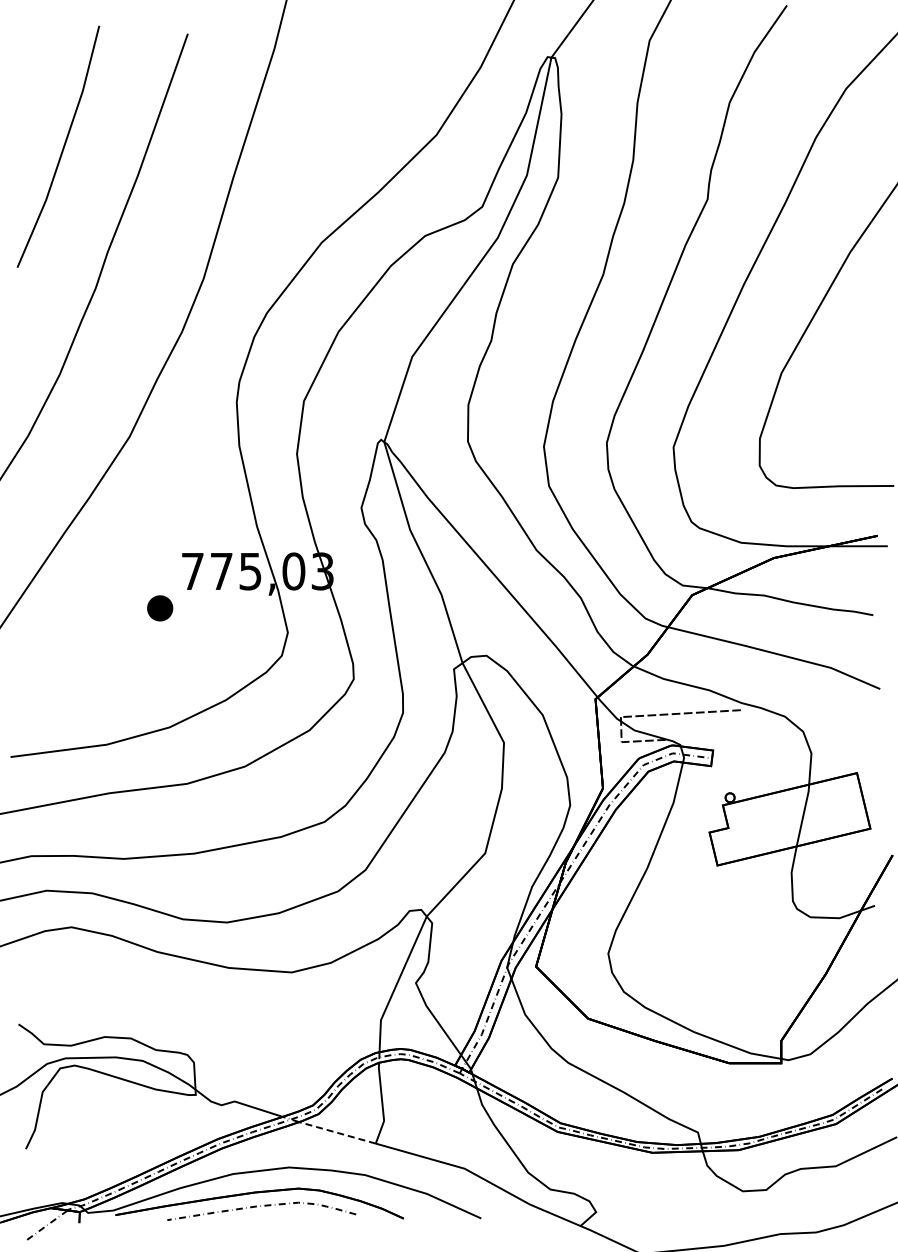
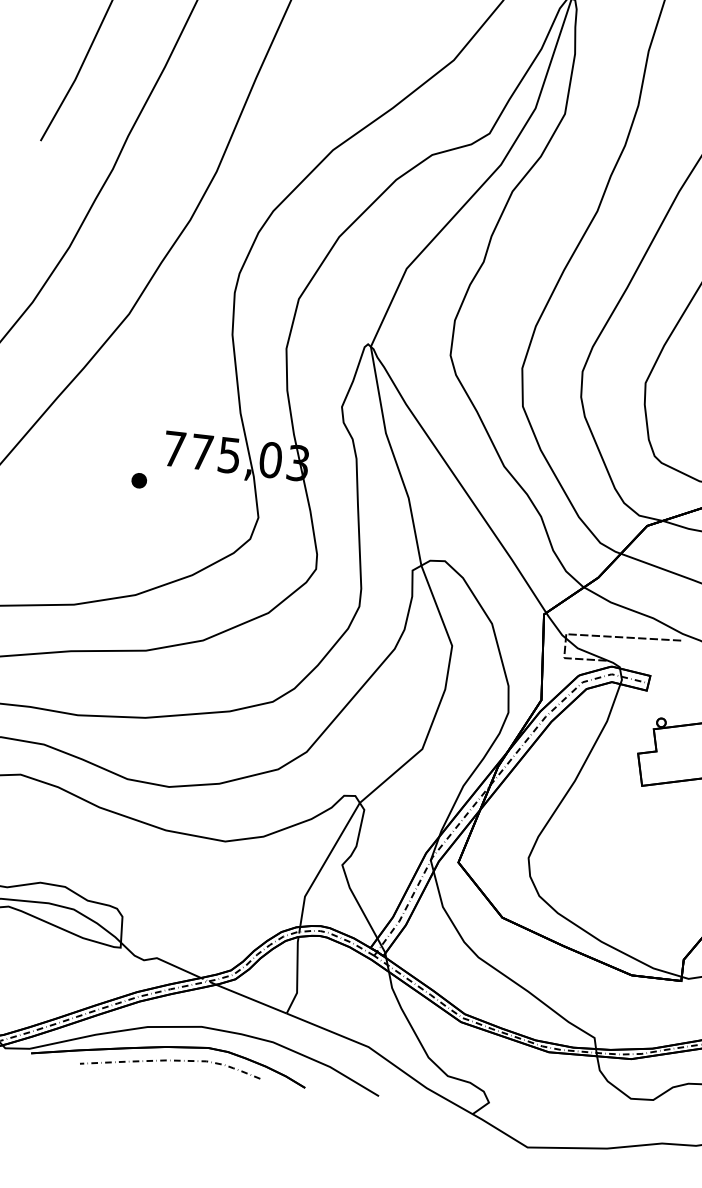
part: (159, 608) -> (138, 480), size x0.62
line: (337, 1132) -> (251, 998), dashed -> solid

